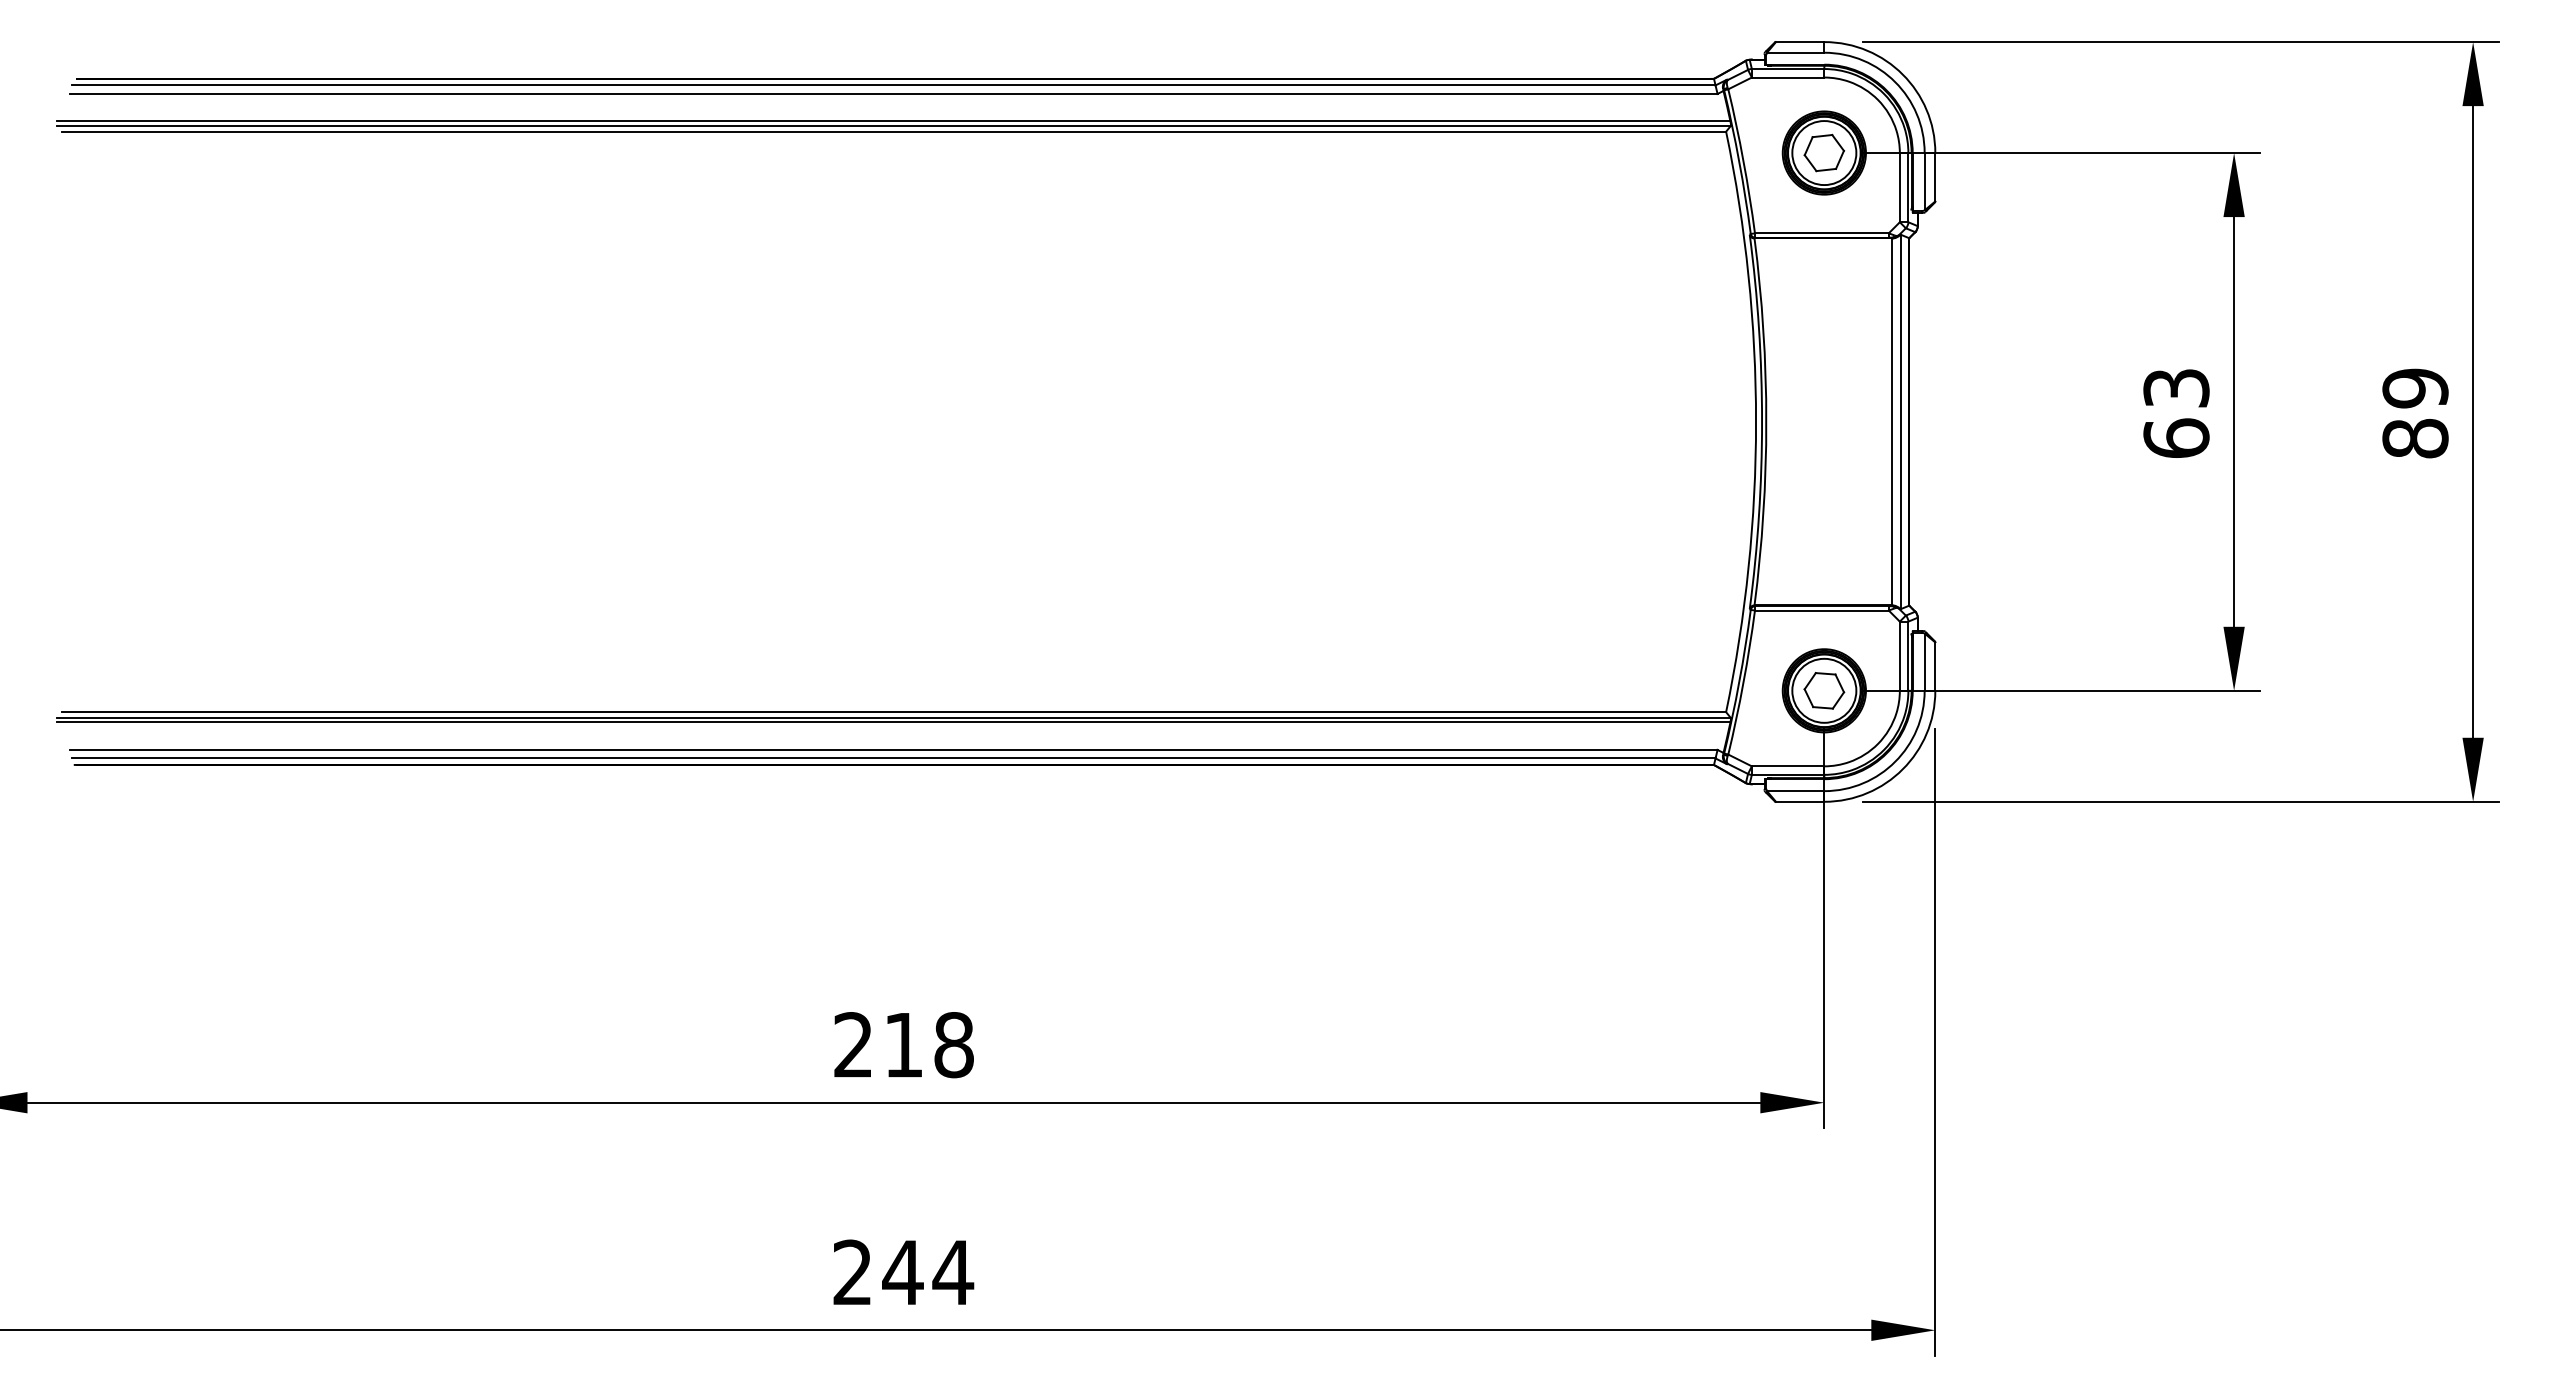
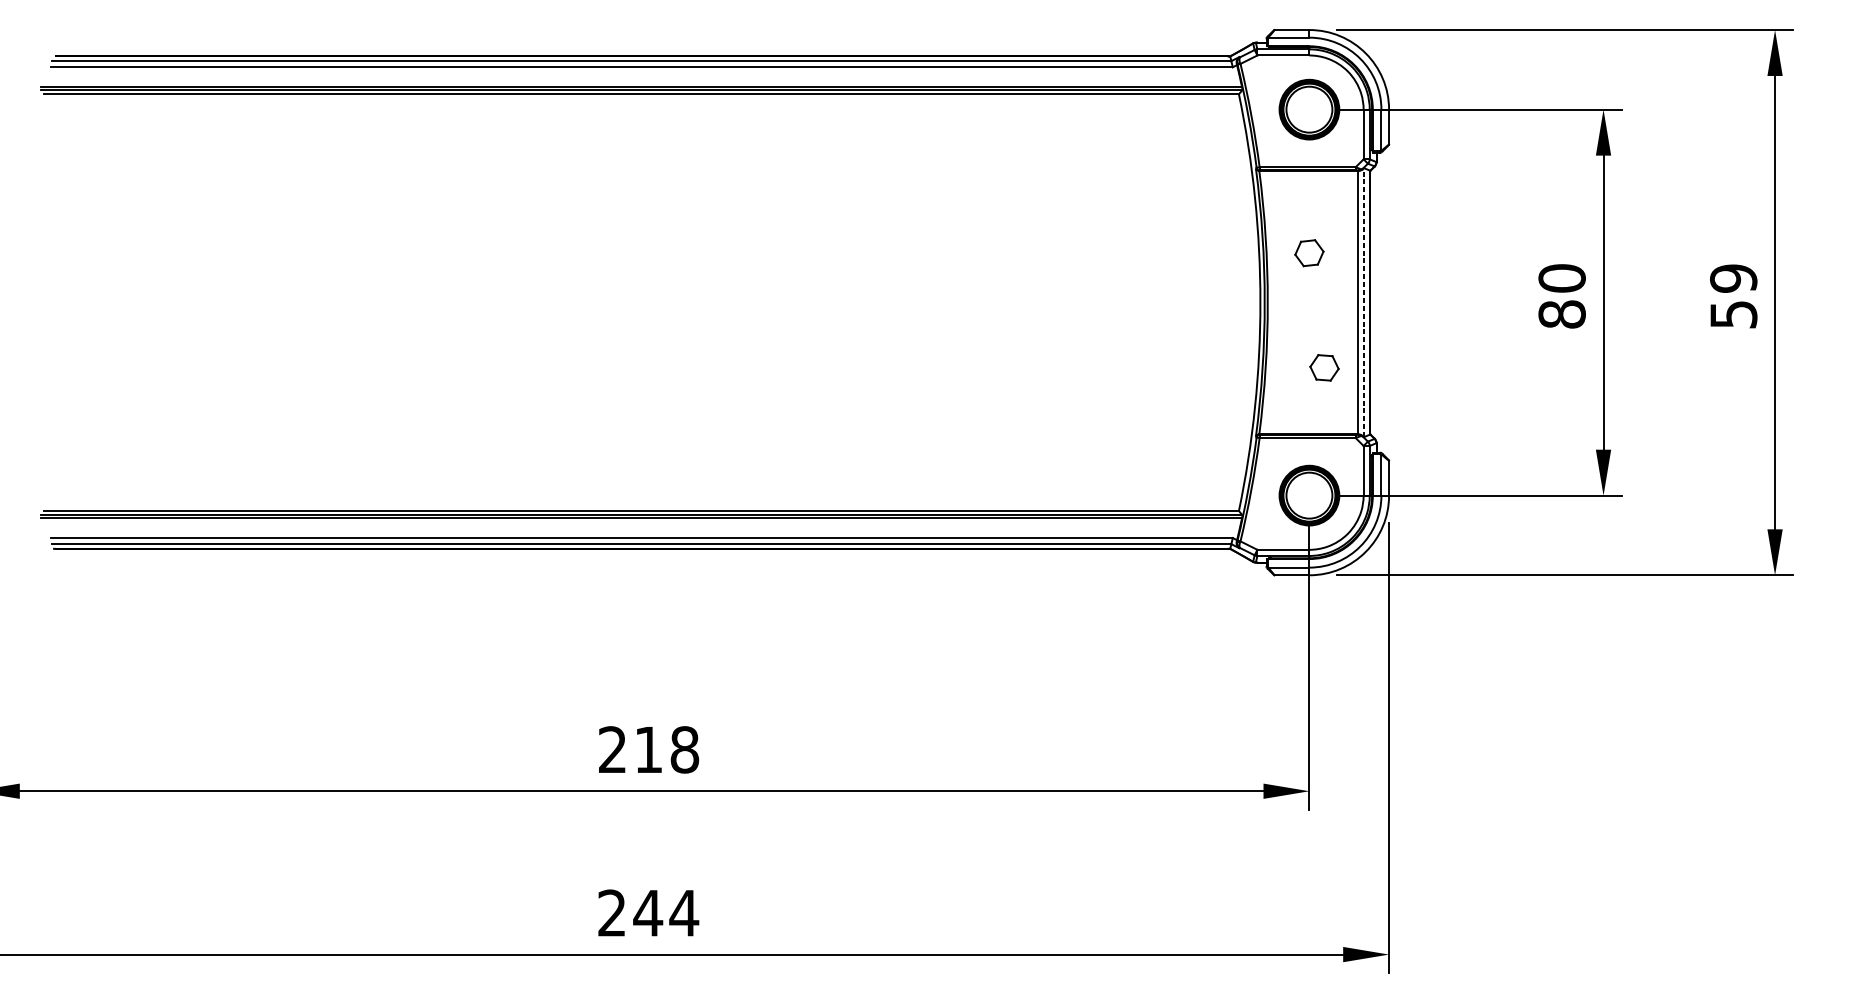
part: (1823, 152) -> (1308, 252), moved
text: (2176, 413) -> (1562, 296), 63 -> 80
line: (1900, 421) -> (1364, 302), solid -> dashed
text: (2415, 438) -> (1733, 314), 89 -> 59
part: (1824, 690) -> (1324, 367), moved

